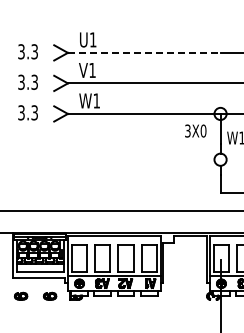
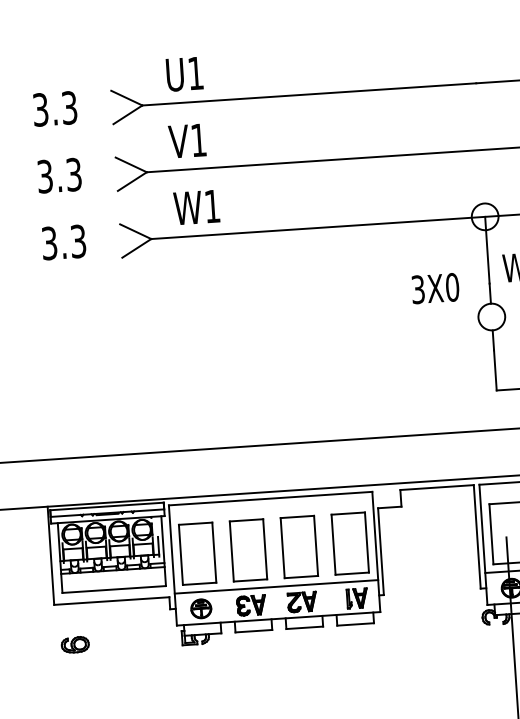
line: (144, 52) -> (309, 93), dashed -> solid
text: (195, 130) -> (434, 287), moved
part: (49, 295) -> (137, 638), removed

